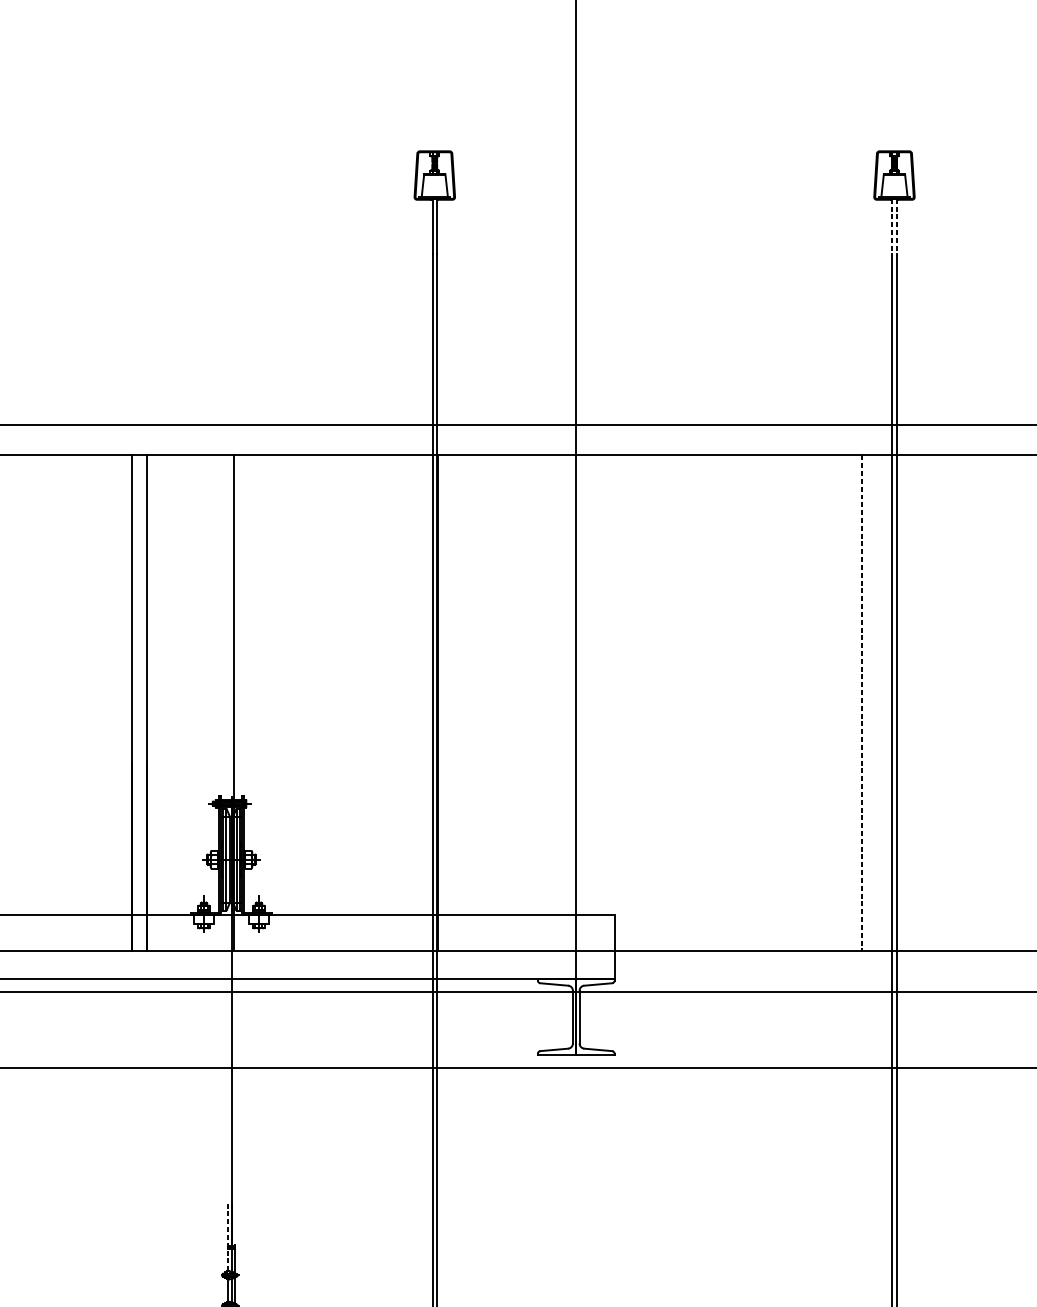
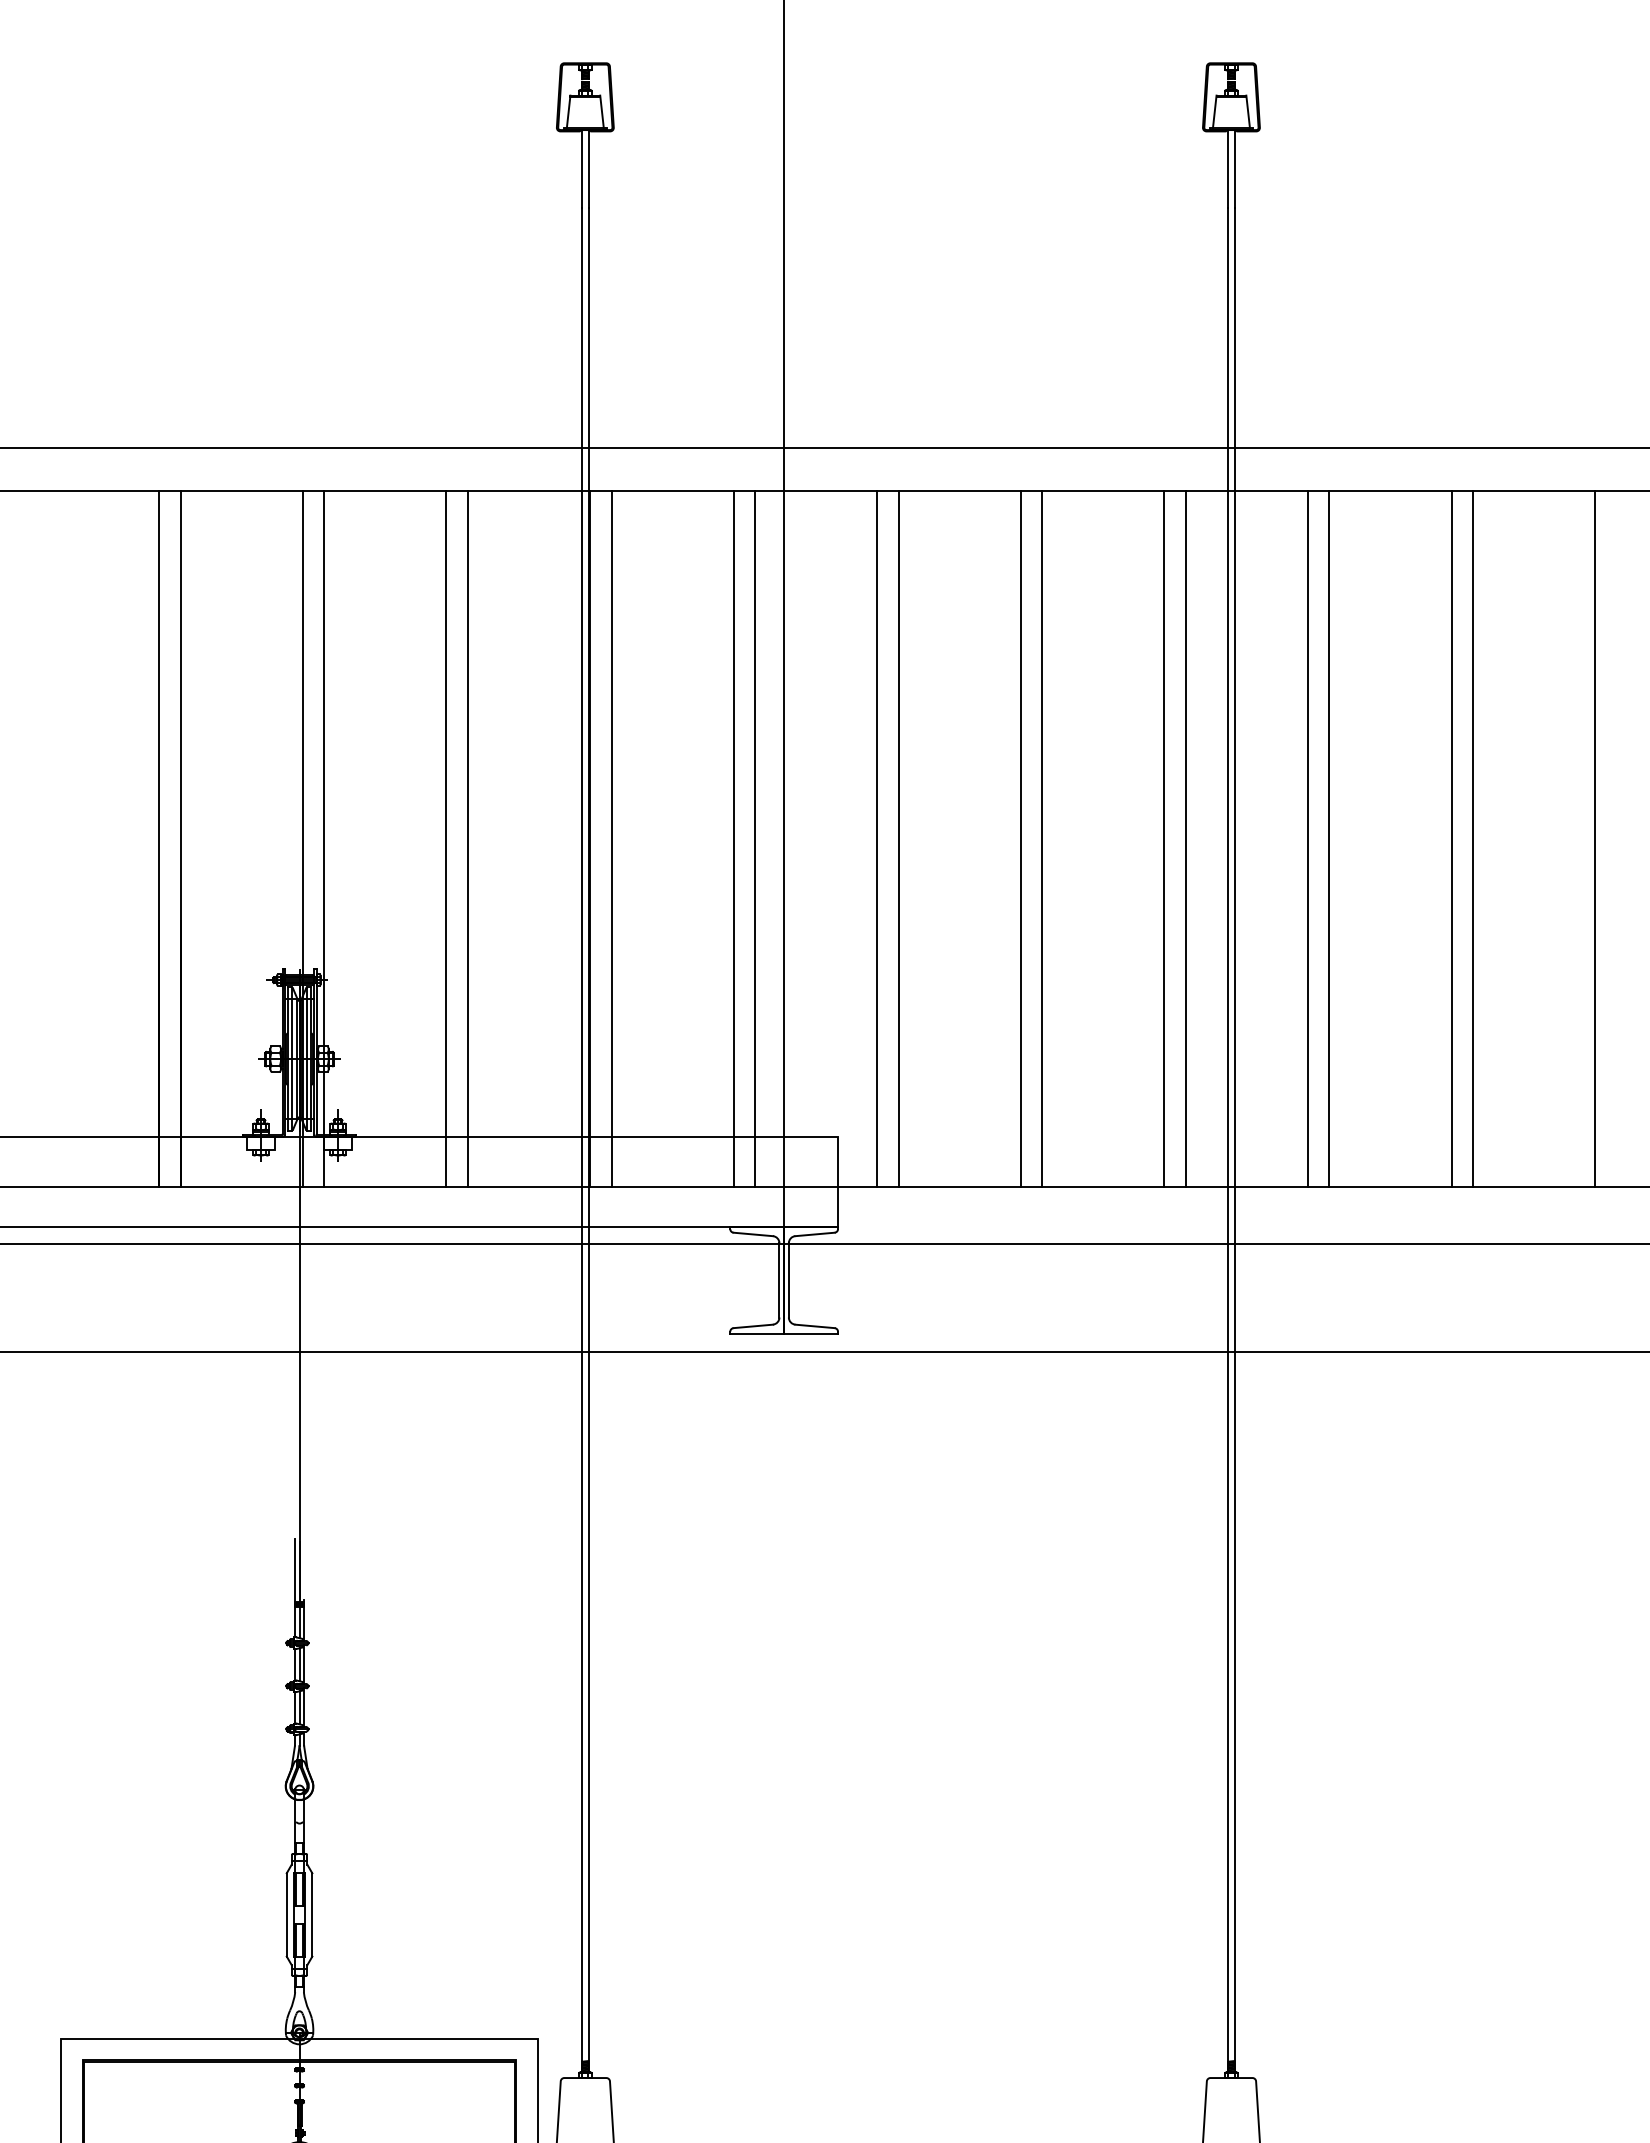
line: (892, 226) -> (1228, 169), dashed -> solid
line: (896, 226) -> (1234, 169), dashed -> solid
line: (249, 702) -> (324, 838), added
line: (336, 702) -> (446, 838), added
line: (350, 702) -> (467, 838), added
line: (453, 702) -> (611, 838), added
line: (540, 702) -> (733, 838), added
line: (555, 702) -> (755, 838), added
line: (642, 702) -> (877, 838), added
line: (657, 702) -> (898, 838), added
line: (744, 702) -> (1020, 838), added
line: (760, 702) -> (1042, 838), added
line: (846, 702) -> (1164, 838), added
line: (948, 702) -> (1307, 838), added
line: (964, 702) -> (1329, 838), added
line: (861, 703) -> (1185, 839), dashed -> solid
line: (228, 1235) -> (295, 1587), dashed -> solid

